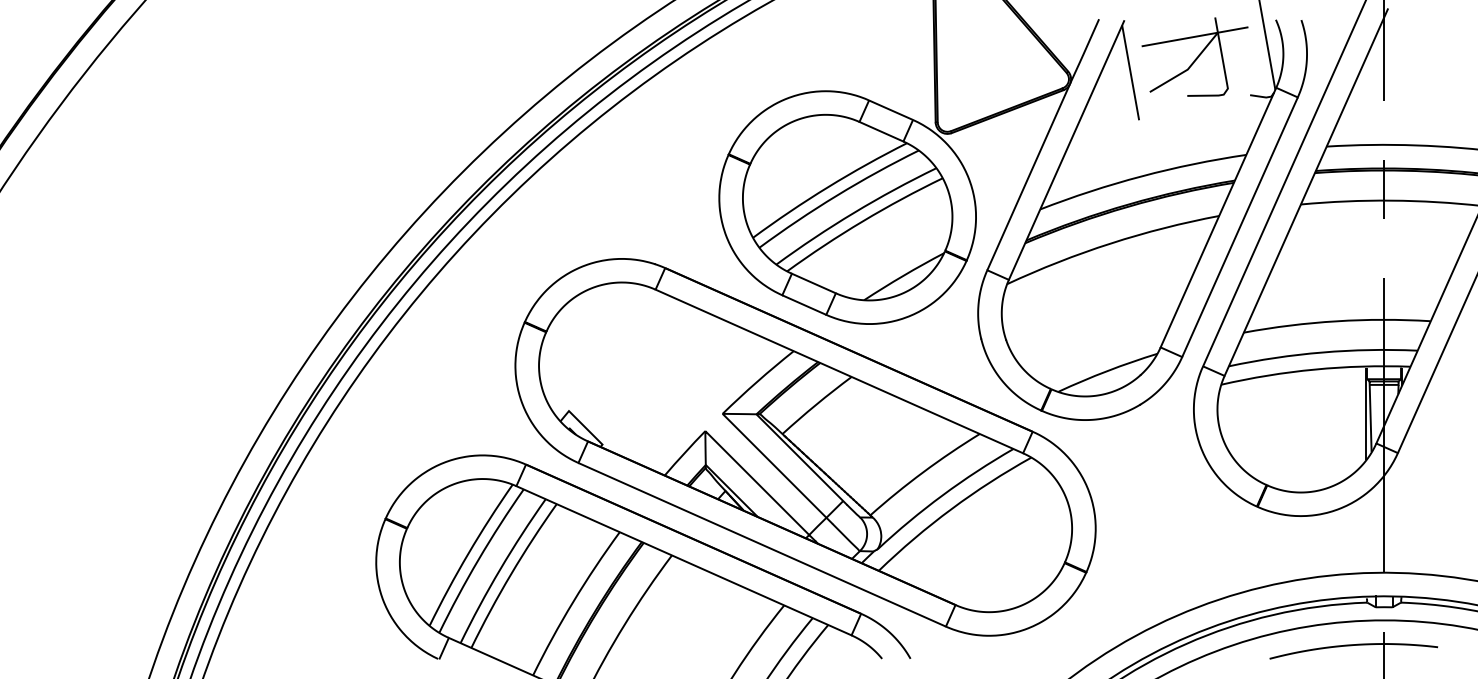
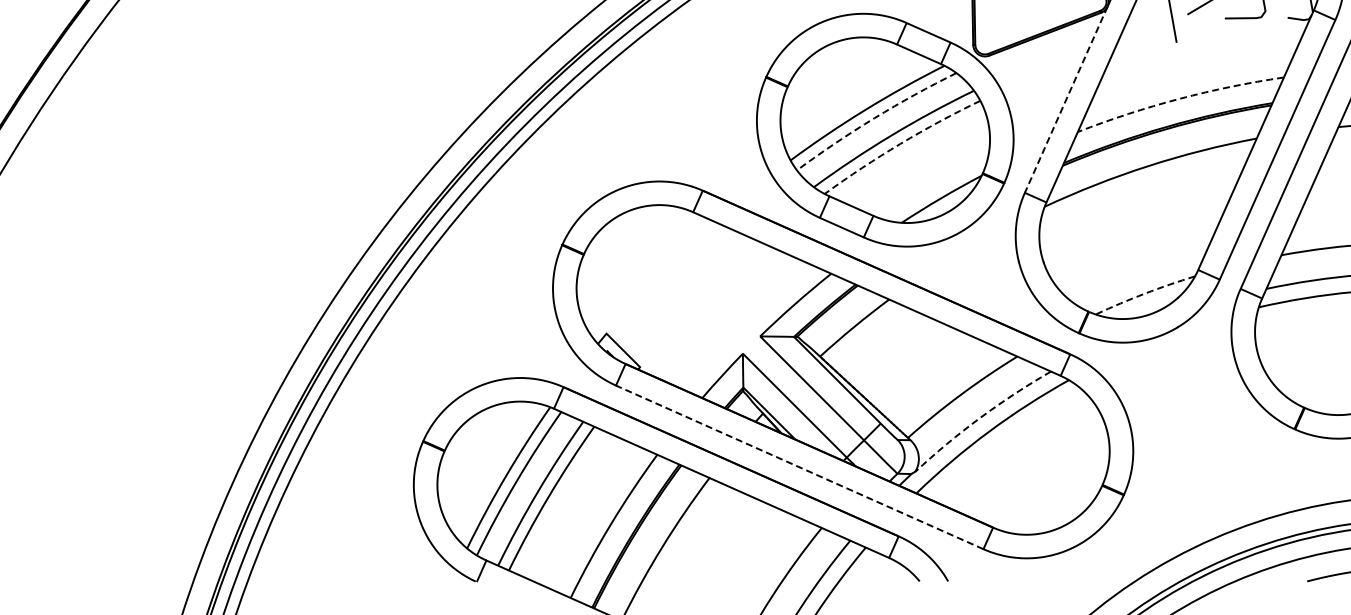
line: (1141, 176) -> (1179, 99), solid -> dashed
line: (1028, 177) -> (1066, 100), solid -> dashed
line: (836, 195) -> (874, 118), solid -> dashed
line: (862, 221) -> (900, 144), solid -> dashed
line: (1107, 371) -> (1145, 294), solid -> dashed
line: (942, 495) -> (980, 418), solid -> dashed
line: (761, 544) -> (799, 467), solid -> dashed

